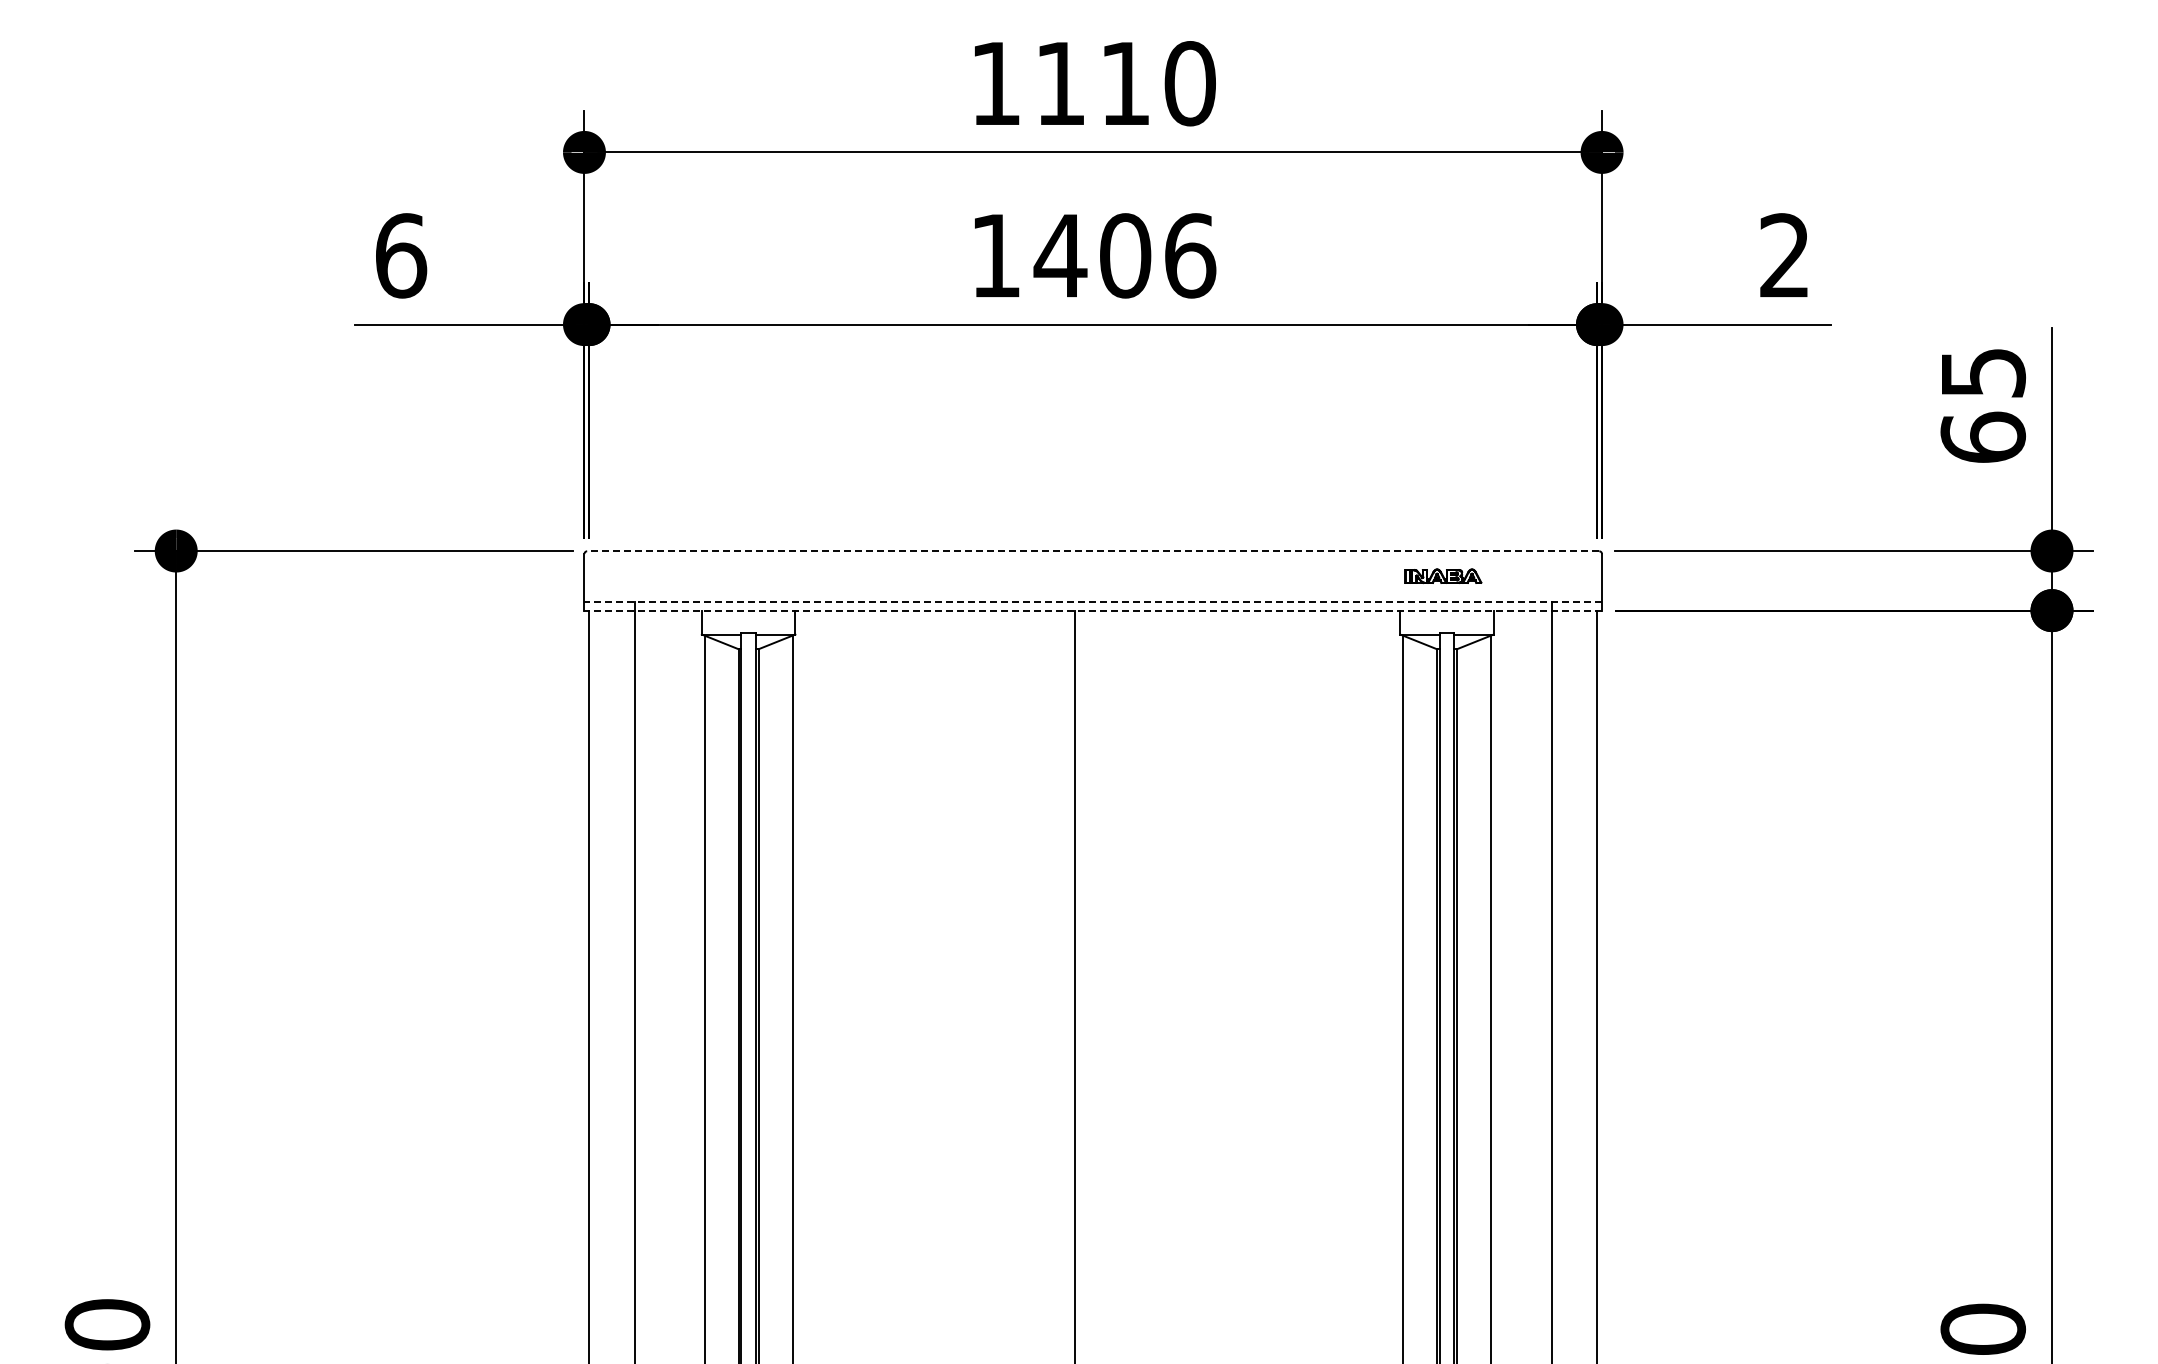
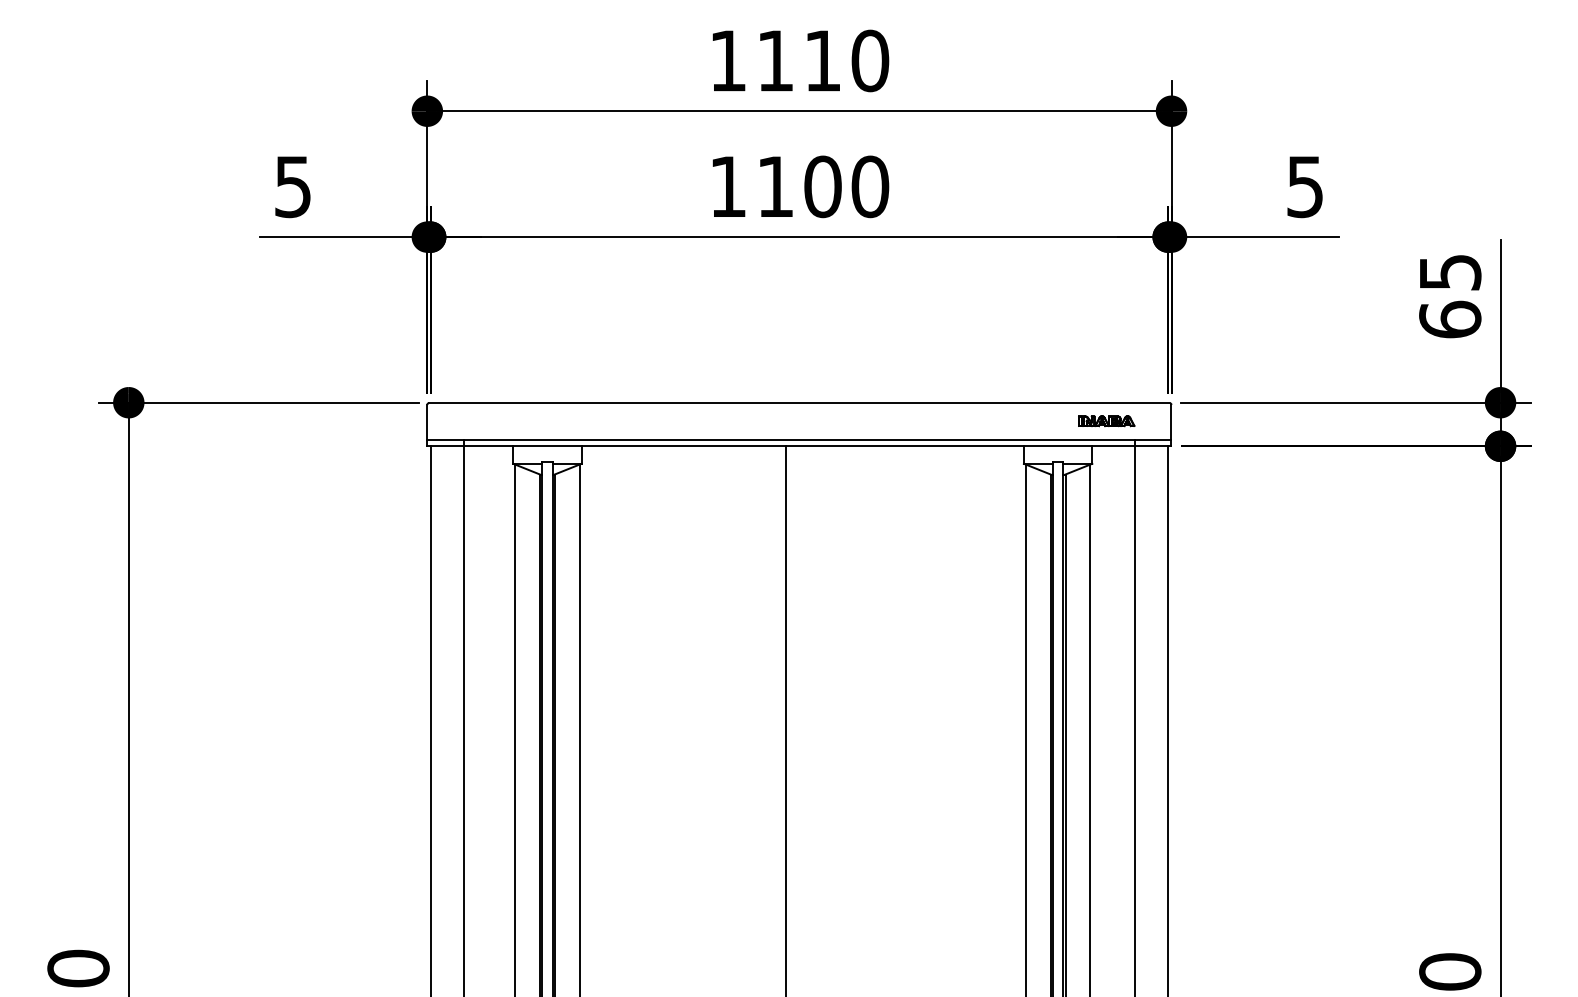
text: (401, 255) -> (293, 186), 6 -> 5
text: (1124, 255) -> (822, 186), 1406 -> 1100
text: (1784, 255) -> (1304, 186), 2 -> 5
line: (1092, 551) -> (798, 403), dashed -> solid
part: (1443, 575) -> (1106, 420), moved
line: (1093, 601) -> (799, 439), dashed -> solid
line: (1093, 610) -> (799, 446), dashed -> solid

